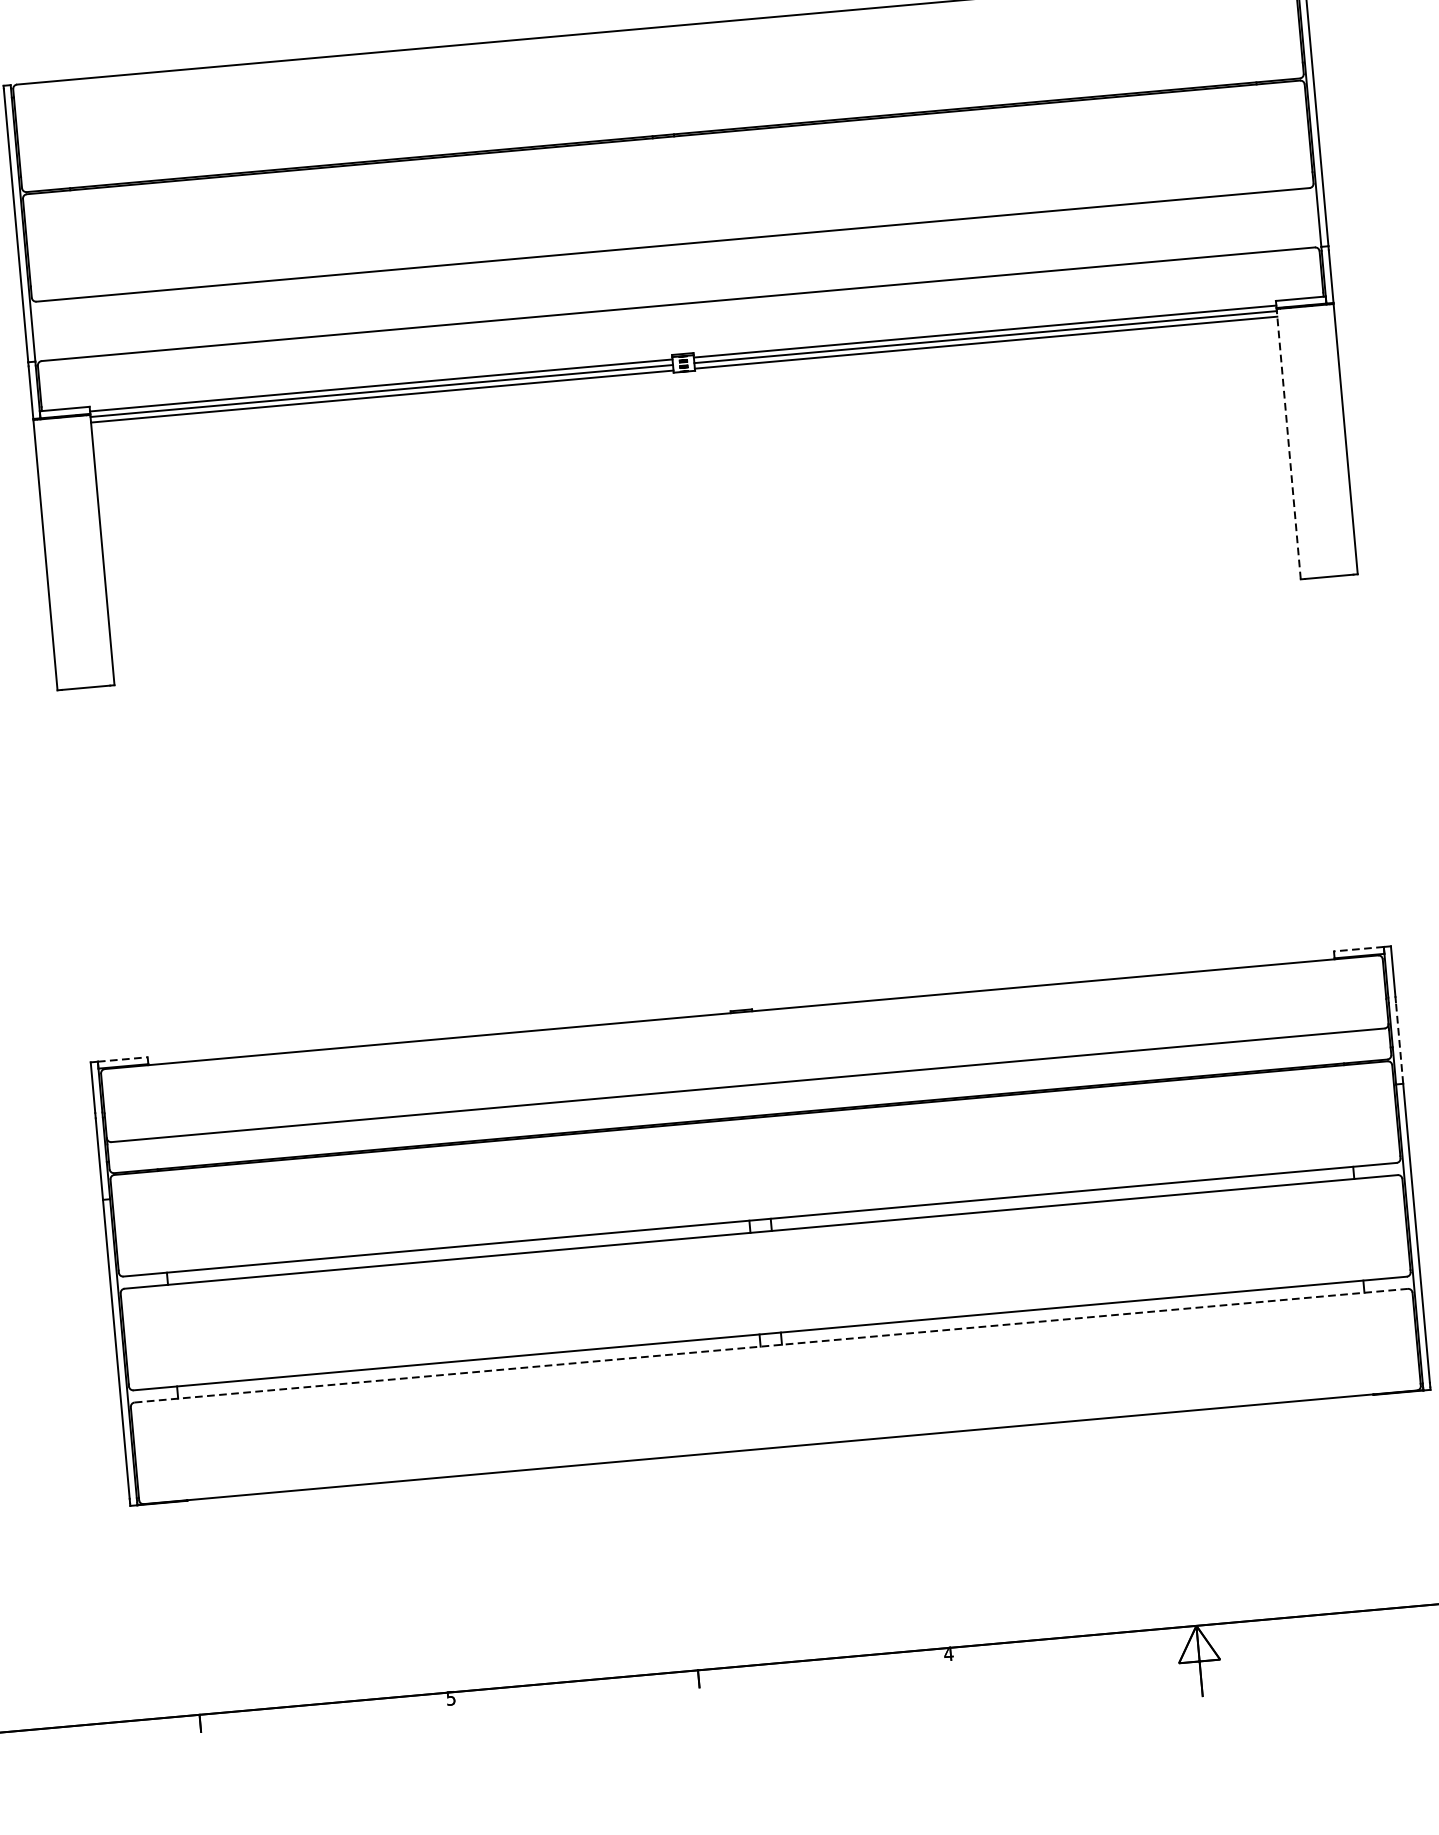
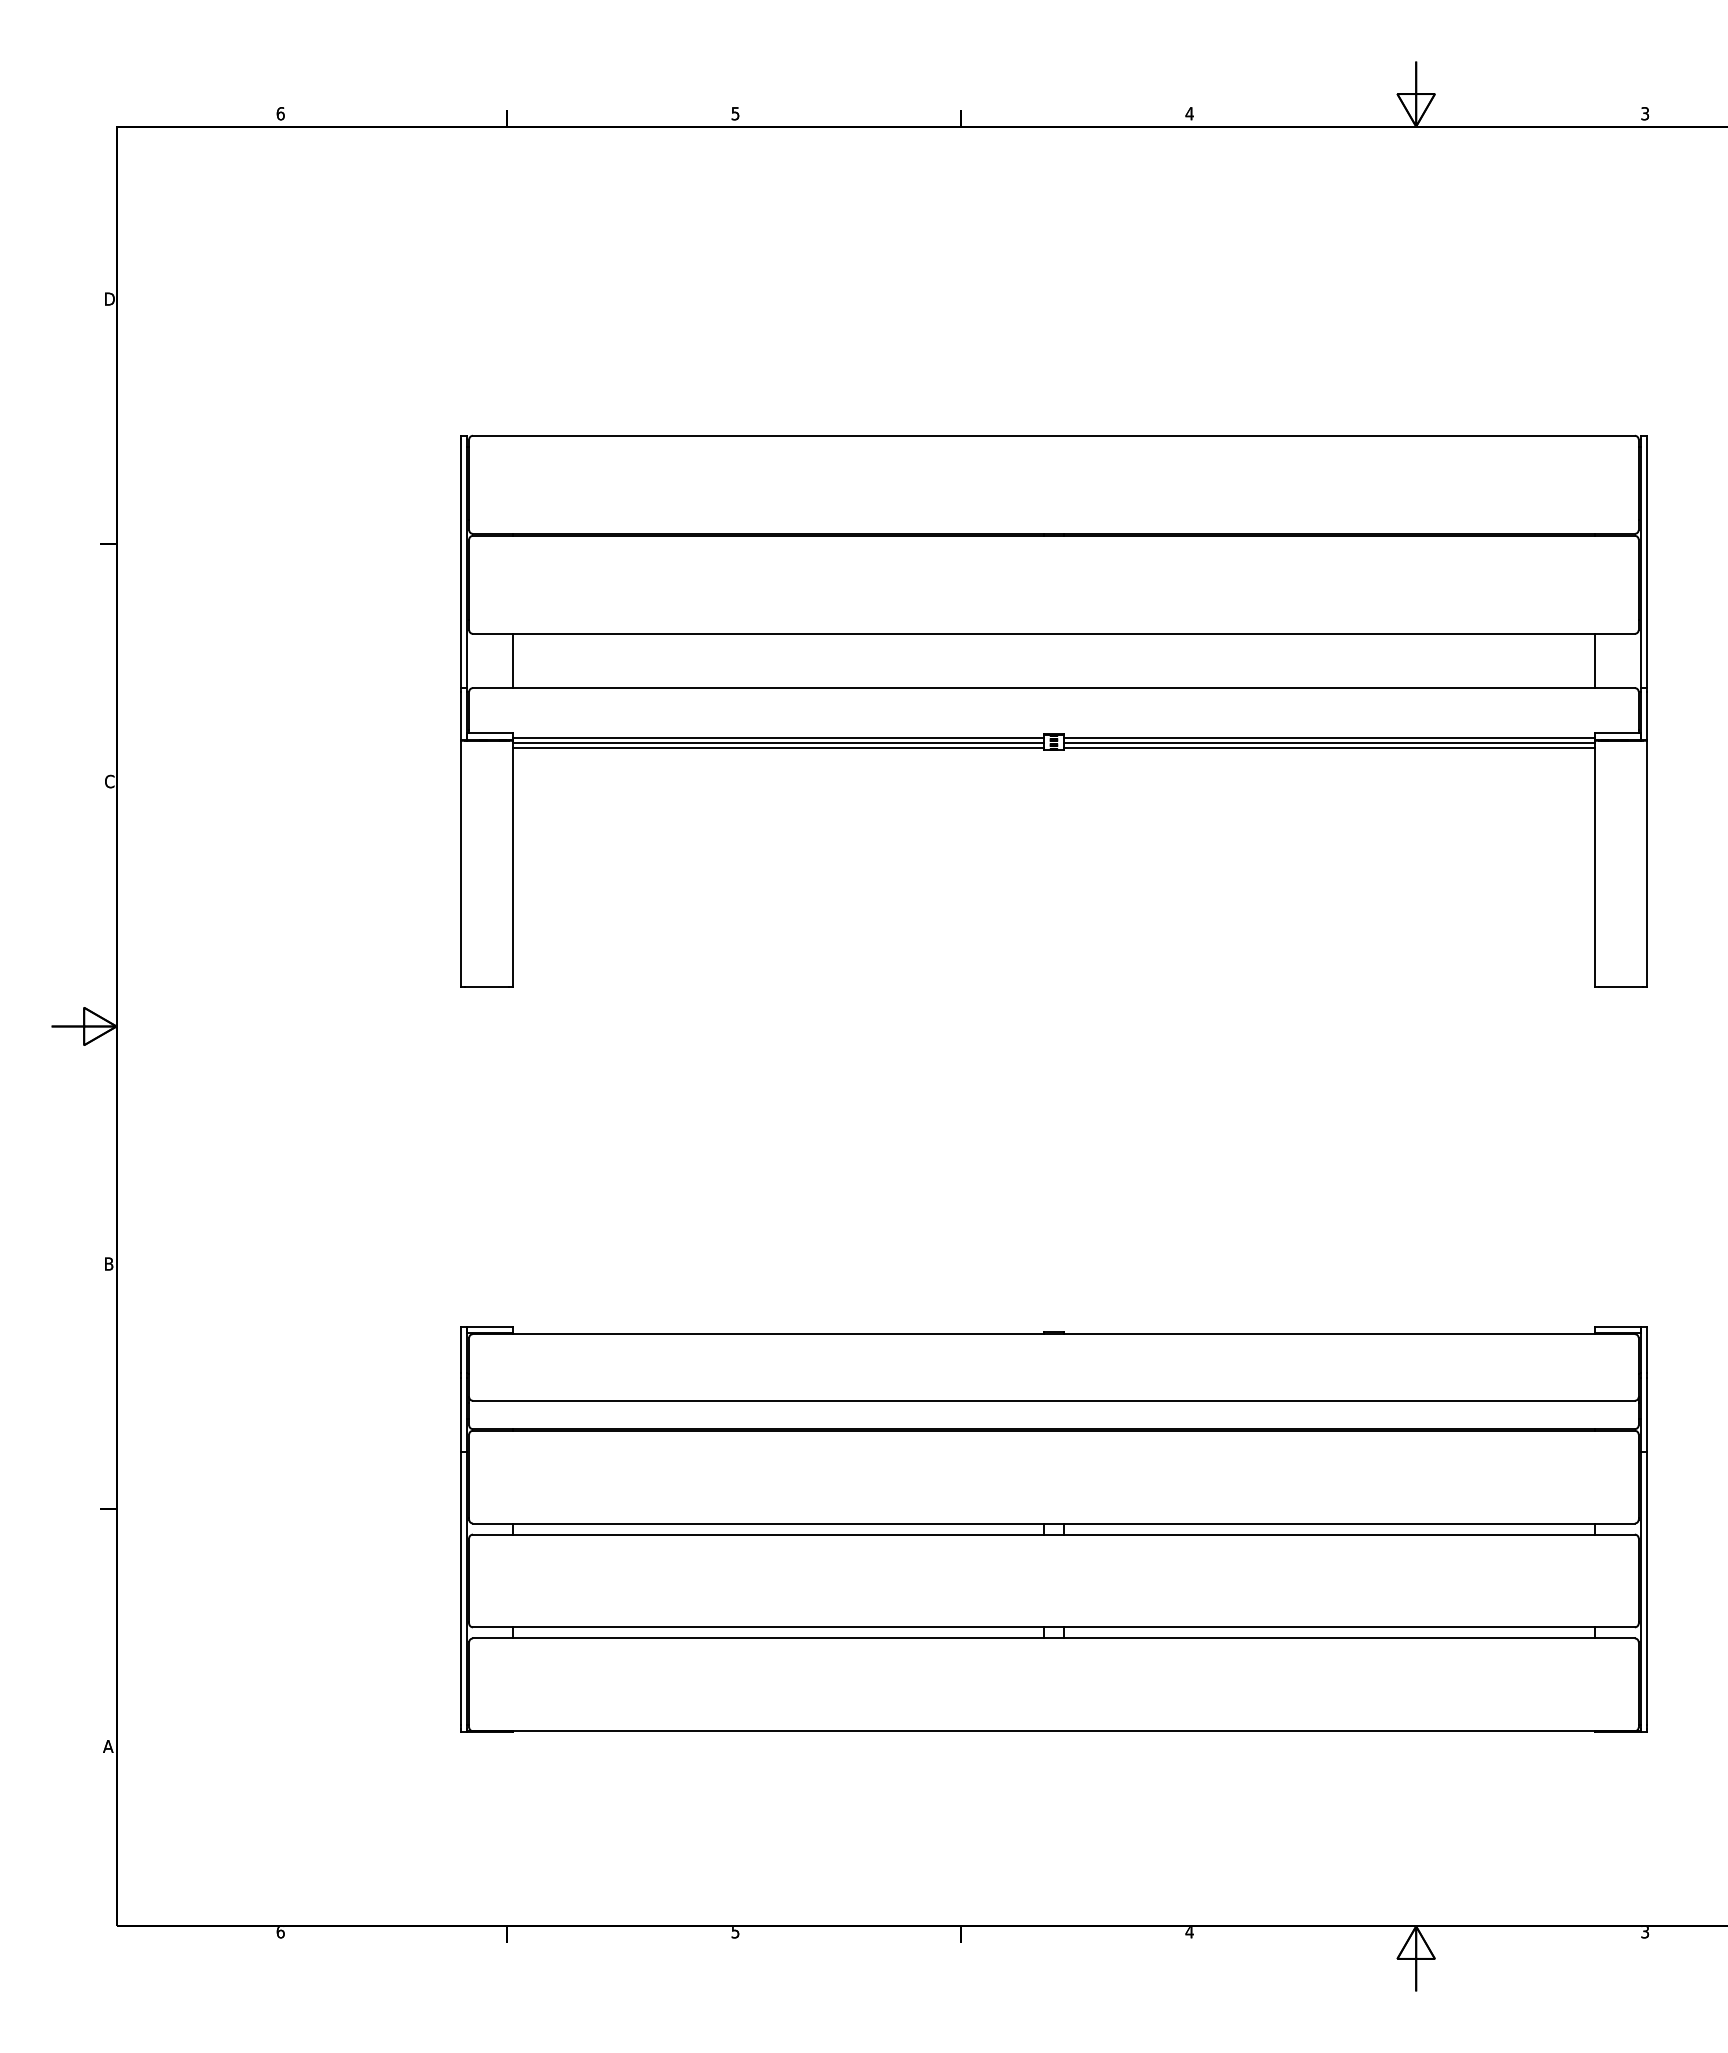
line: (1269, 221) -> (1595, 660), added
line: (82, 326) -> (512, 660), added
line: (1288, 443) -> (1595, 863), dashed -> solid
line: (1358, 948) -> (1617, 1326), dashed -> solid
line: (1399, 1042) -> (1647, 1414), dashed -> solid
line: (122, 1059) -> (489, 1326), dashed -> solid
line: (770, 1345) -> (1053, 1638), dashed -> solid

